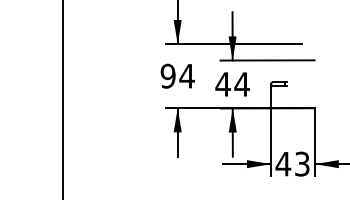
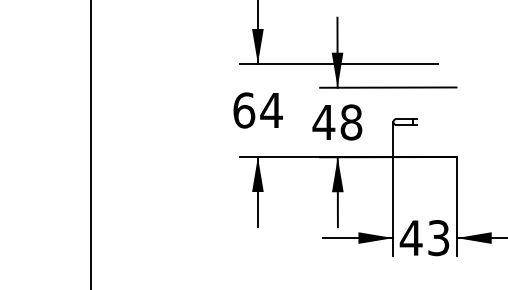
text: (167, 75) -> (243, 109), 94 -> 64
text: (241, 84) -> (350, 122), 44 -> 48

